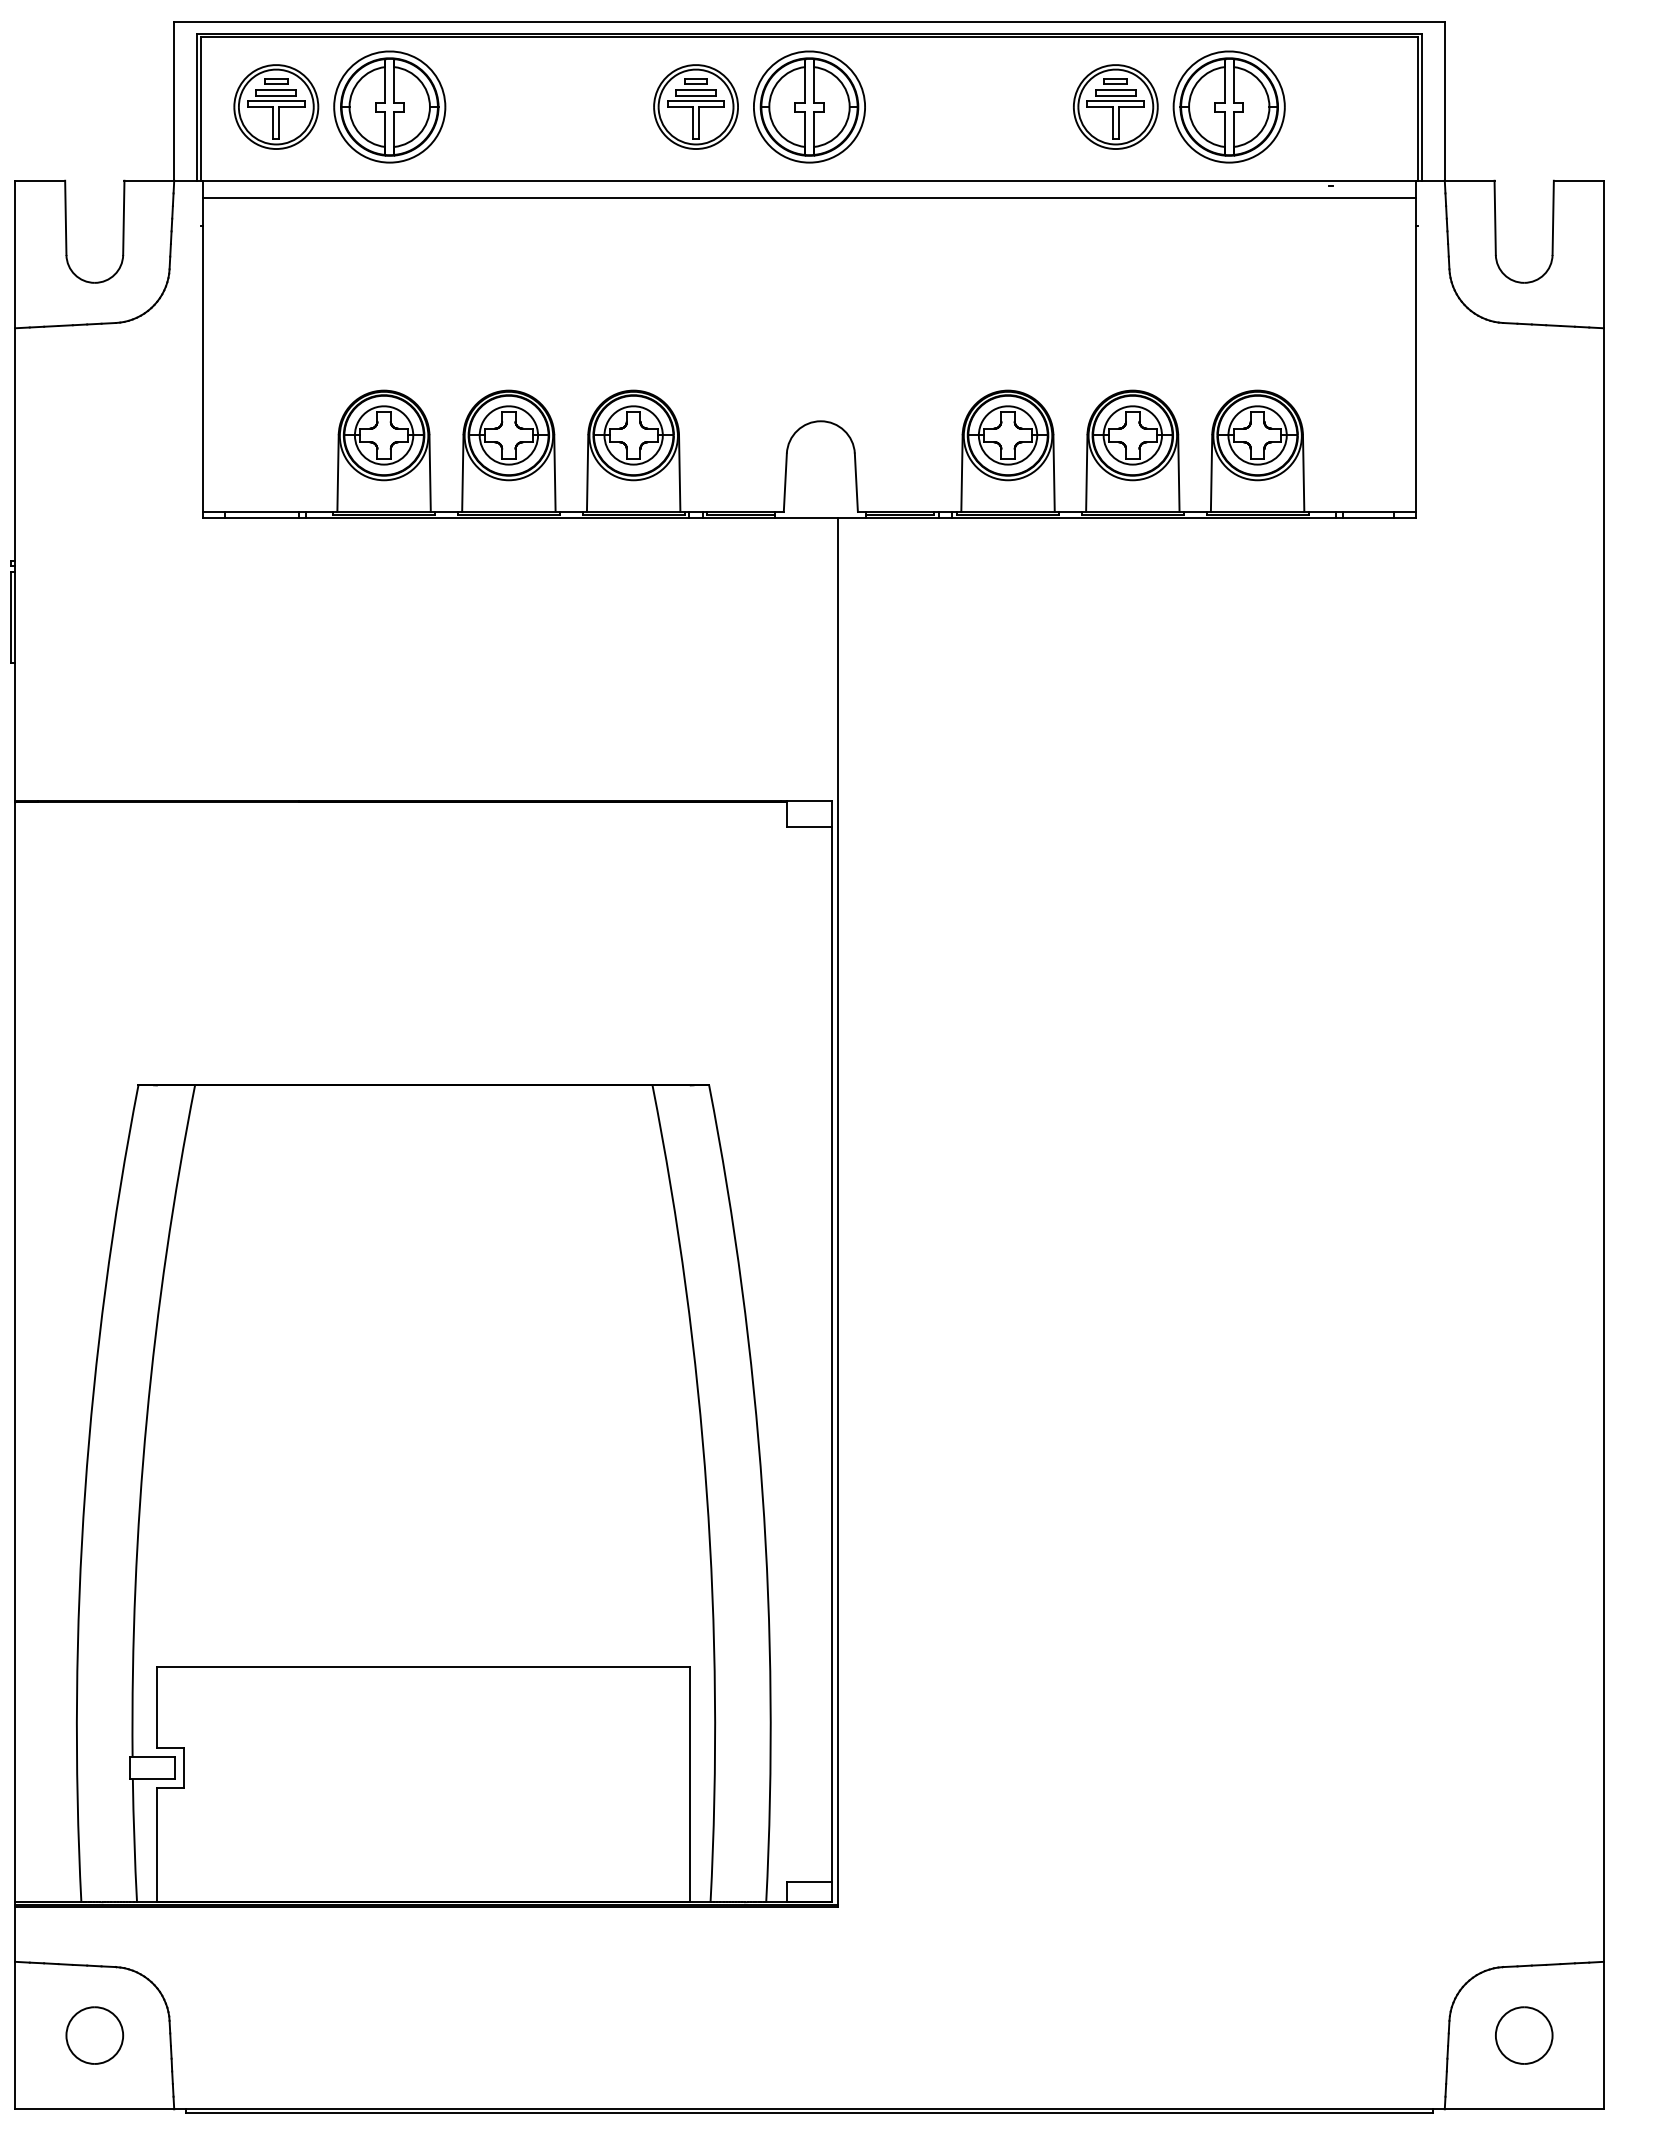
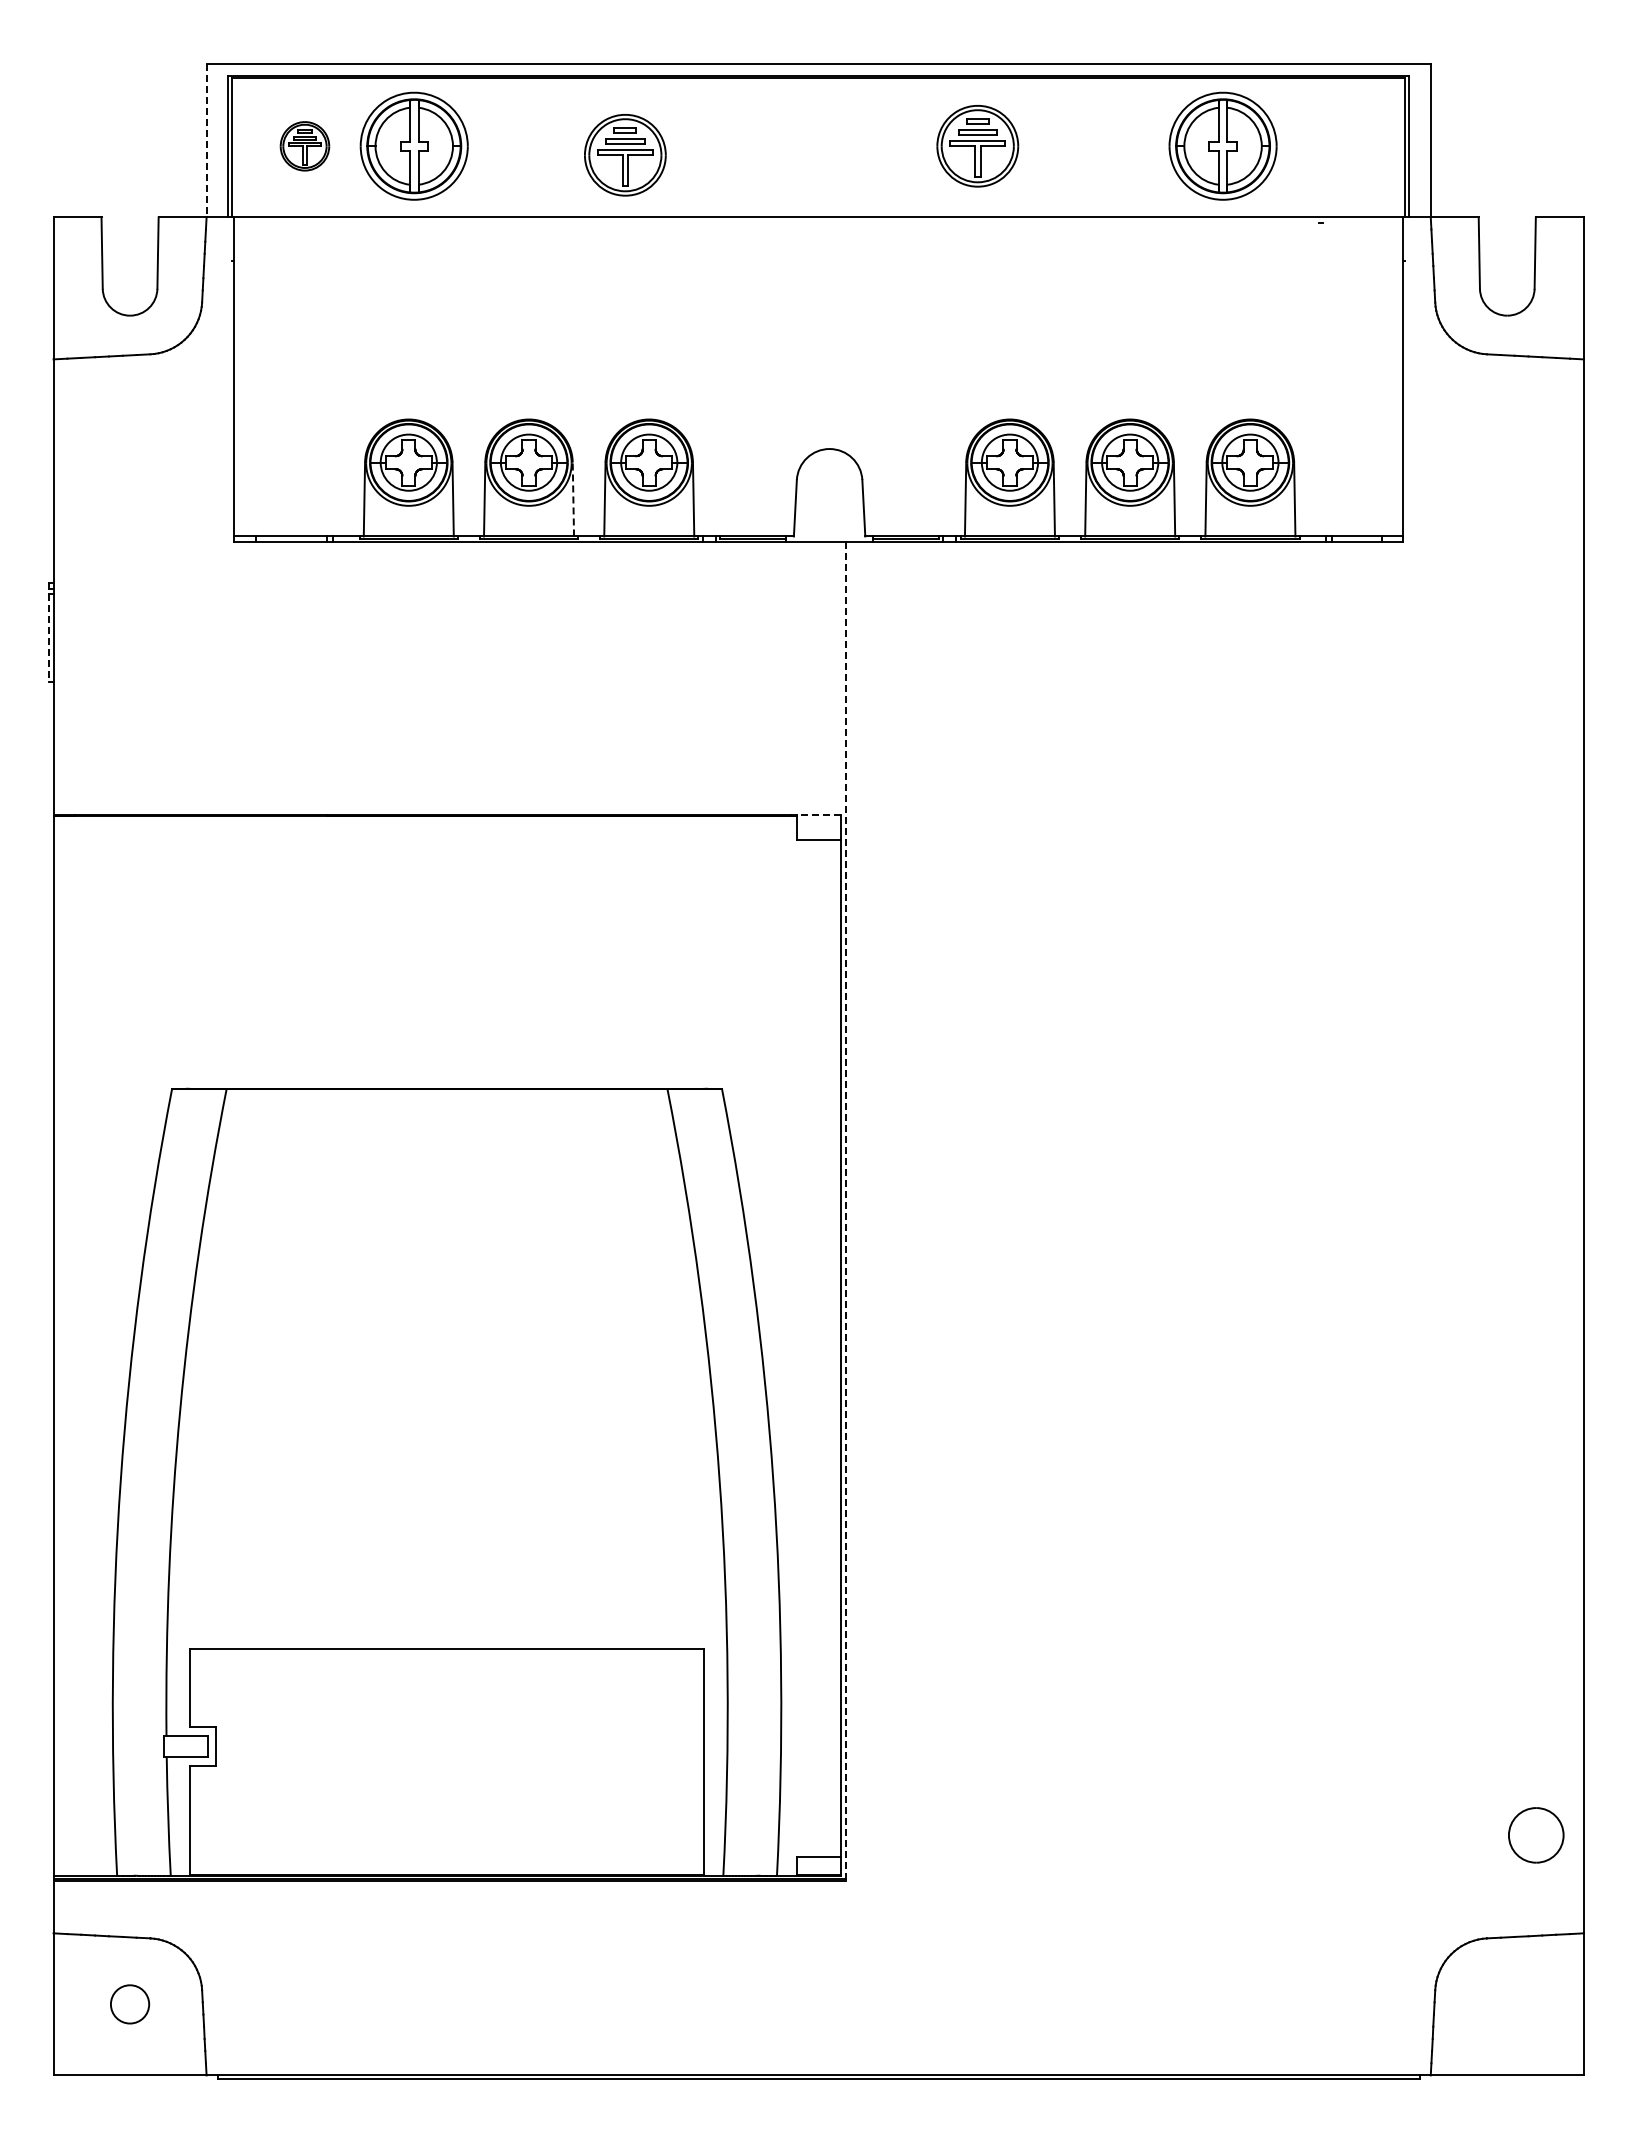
line: (174, 101) -> (206, 140), solid -> dashed
part: (809, 106) -> (818, 145), removed
part: (275, 107) -> (304, 146), size x0.6
part: (696, 107) -> (625, 155), moved
part: (1115, 107) -> (977, 146), moved
line: (809, 197) -> (818, 233), removed
line: (555, 472) -> (573, 498), solid -> dashed
line: (11, 617) -> (49, 638), solid -> dashed
line: (809, 801) -> (818, 815), solid -> dashed
line: (838, 1212) -> (846, 1211), solid -> dashed
part: (94, 2035) -> (129, 2004), size x0.7
part: (1524, 2035) -> (1536, 1835), moved

